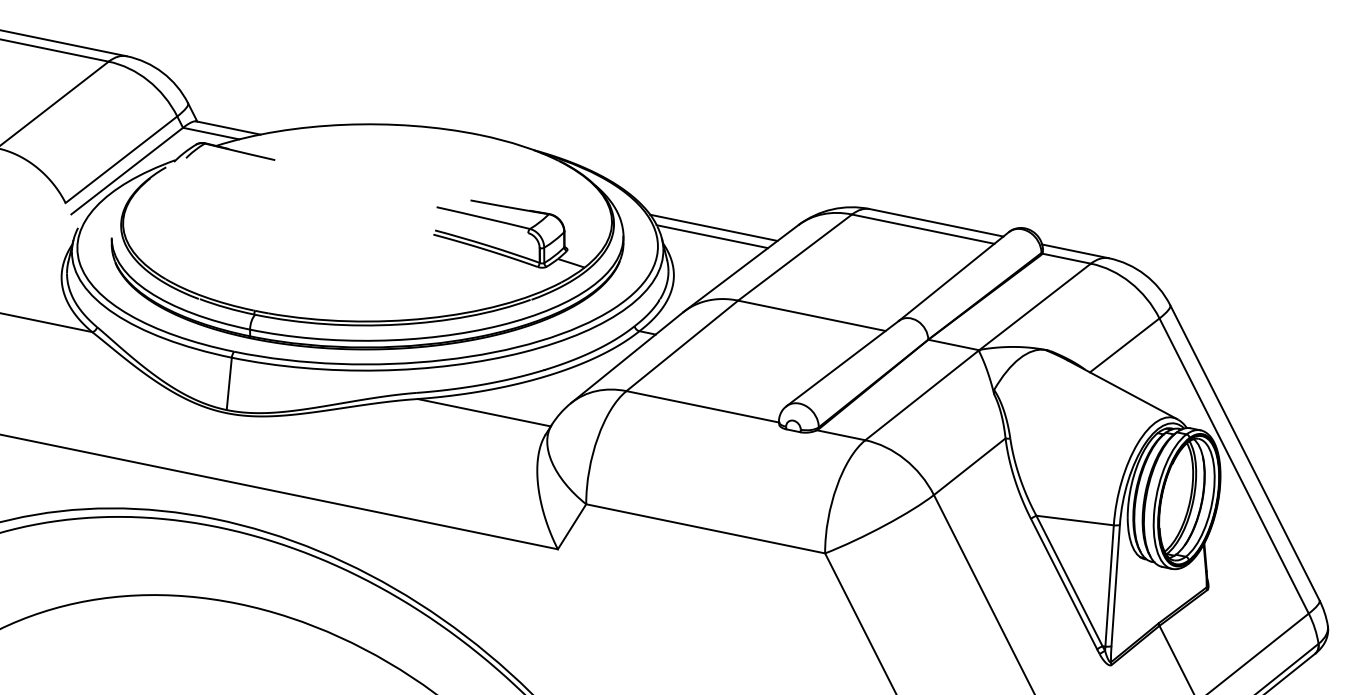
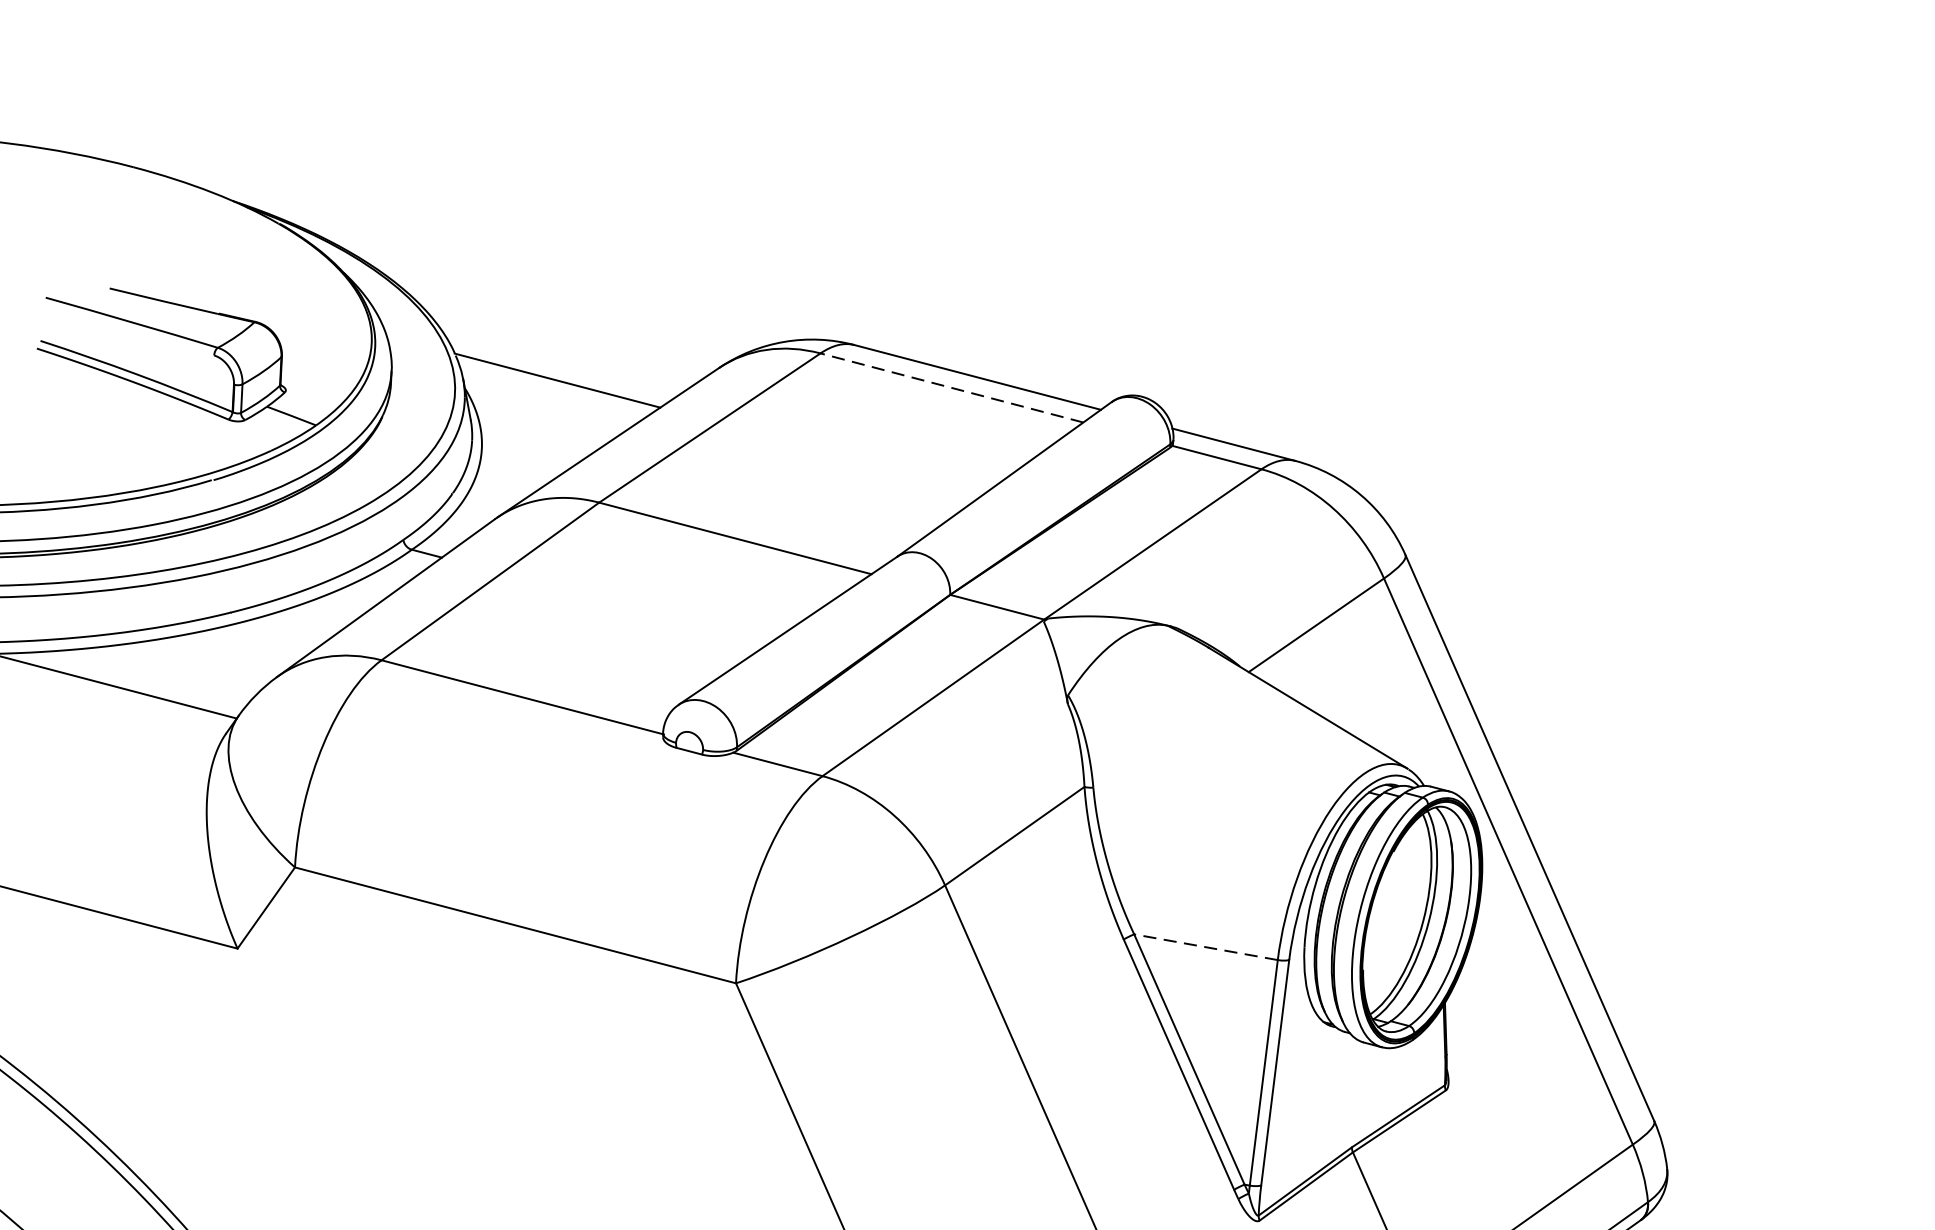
line: (713, 227) -> (560, 363), removed
line: (923, 229) -> (952, 388), solid -> dashed
line: (1074, 520) -> (1204, 947), solid -> dashed

